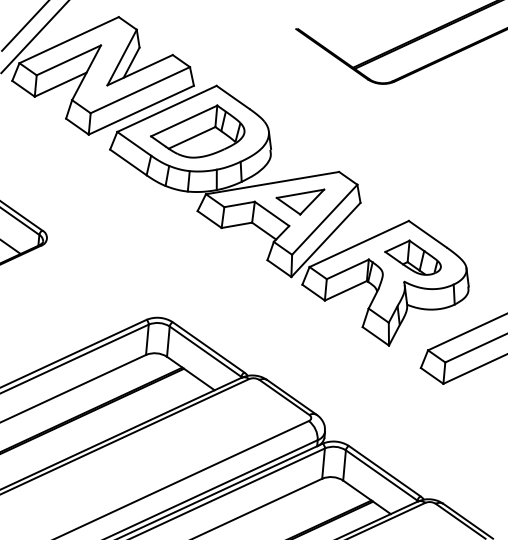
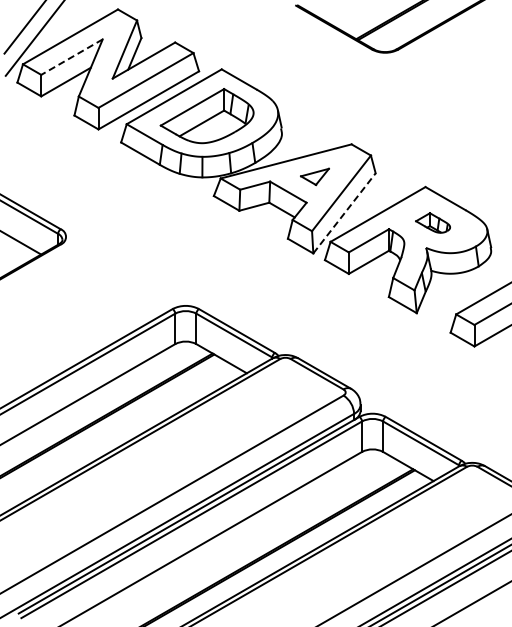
line: (68, 60) -> (71, 57), solid -> dashed
part: (299, 200) -> (314, 176), size x0.6
line: (325, 240) -> (344, 213), solid -> dashed
part: (412, 256) -> (432, 222), size x0.6

